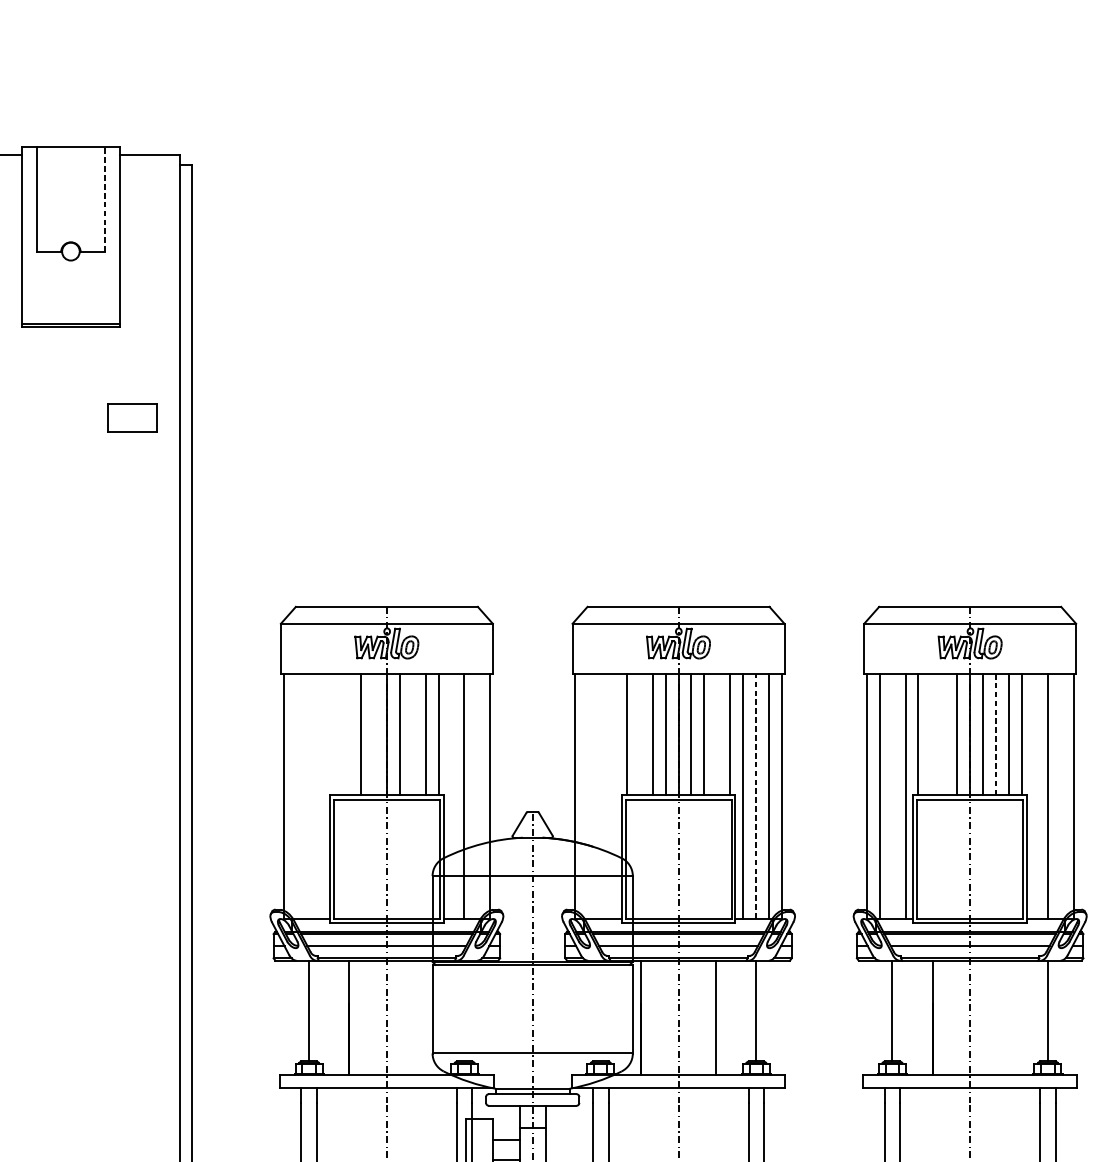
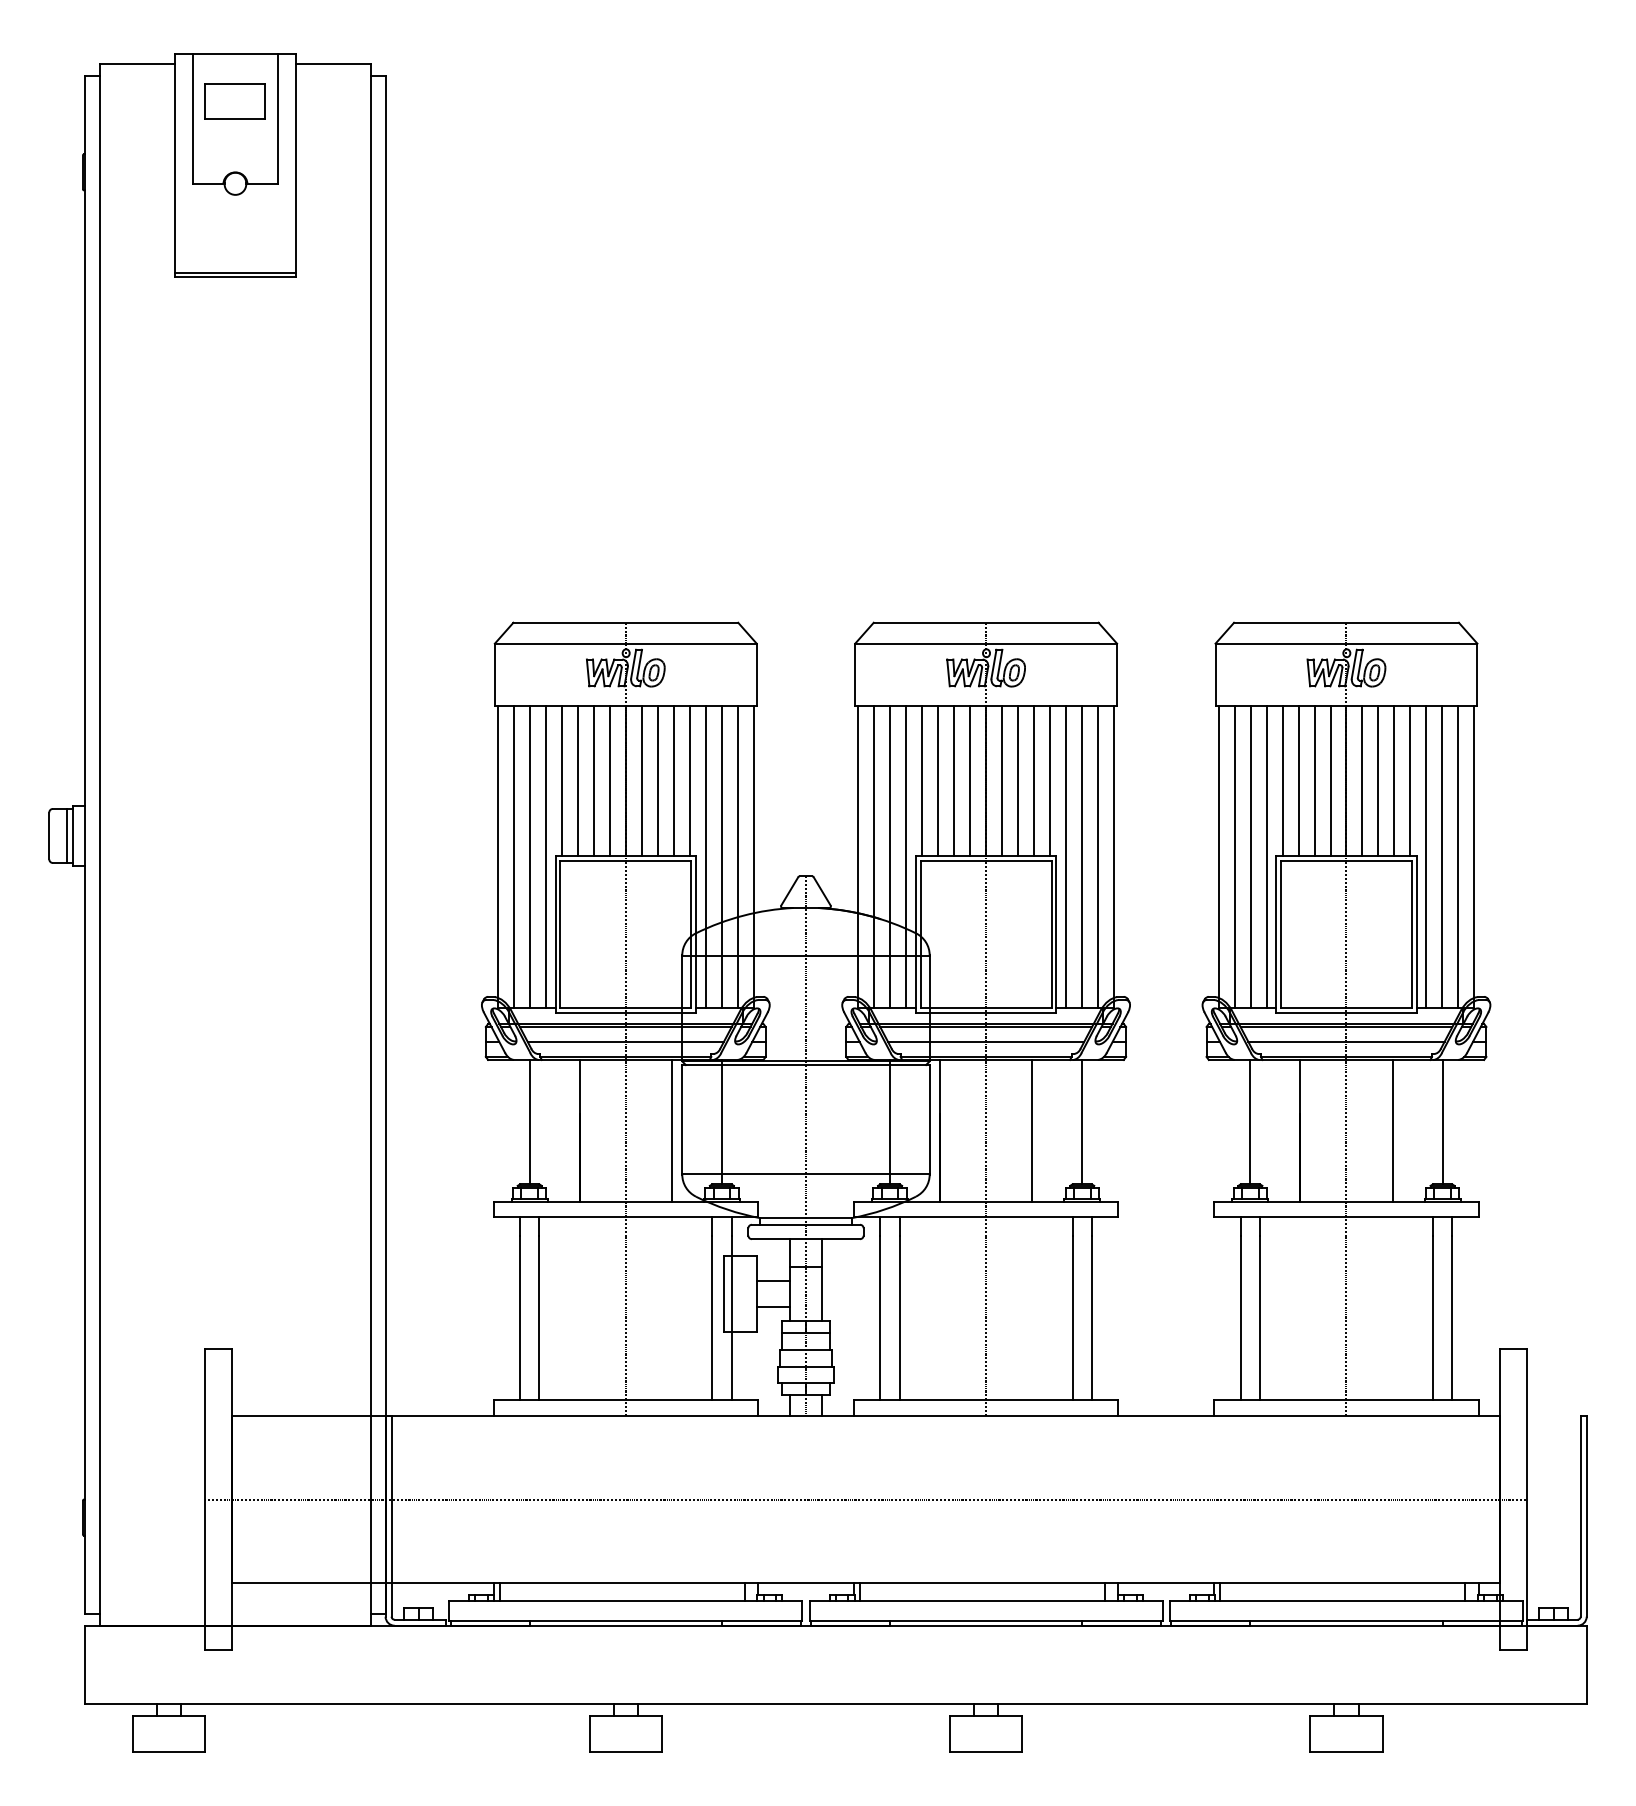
line: (104, 198) -> (277, 118), dashed -> solid
part: (131, 418) -> (234, 101), moved
line: (334, 734) -> (561, 780), added
line: (347, 734) -> (577, 780), added
line: (373, 734) -> (609, 780), added
line: (412, 734) -> (657, 780), added
line: (639, 734) -> (938, 780), added
line: (717, 734) -> (1034, 780), added
line: (931, 734) -> (1298, 780), added
line: (944, 734) -> (1314, 780), added
line: (996, 734) -> (1378, 780), dashed -> solid
line: (296, 796) -> (514, 857), added
line: (309, 796) -> (530, 857), added
line: (321, 796) -> (545, 857), added
line: (451, 796) -> (705, 857), added
line: (477, 796) -> (737, 857), added
line: (588, 796) -> (874, 857), added
line: (601, 796) -> (890, 857), added
line: (614, 796) -> (906, 857), added
line: (755, 796) -> (1081, 857), dashed -> solid
line: (892, 796) -> (1250, 857), added
line: (1034, 796) -> (1426, 857), added
line: (1060, 796) -> (1458, 857), added
line: (464, 1010) -> (721, 1121), added
line: (601, 1010) -> (890, 1121), added
line: (424, 1017) -> (672, 1130), added
line: (1007, 1017) -> (1392, 1130), added

